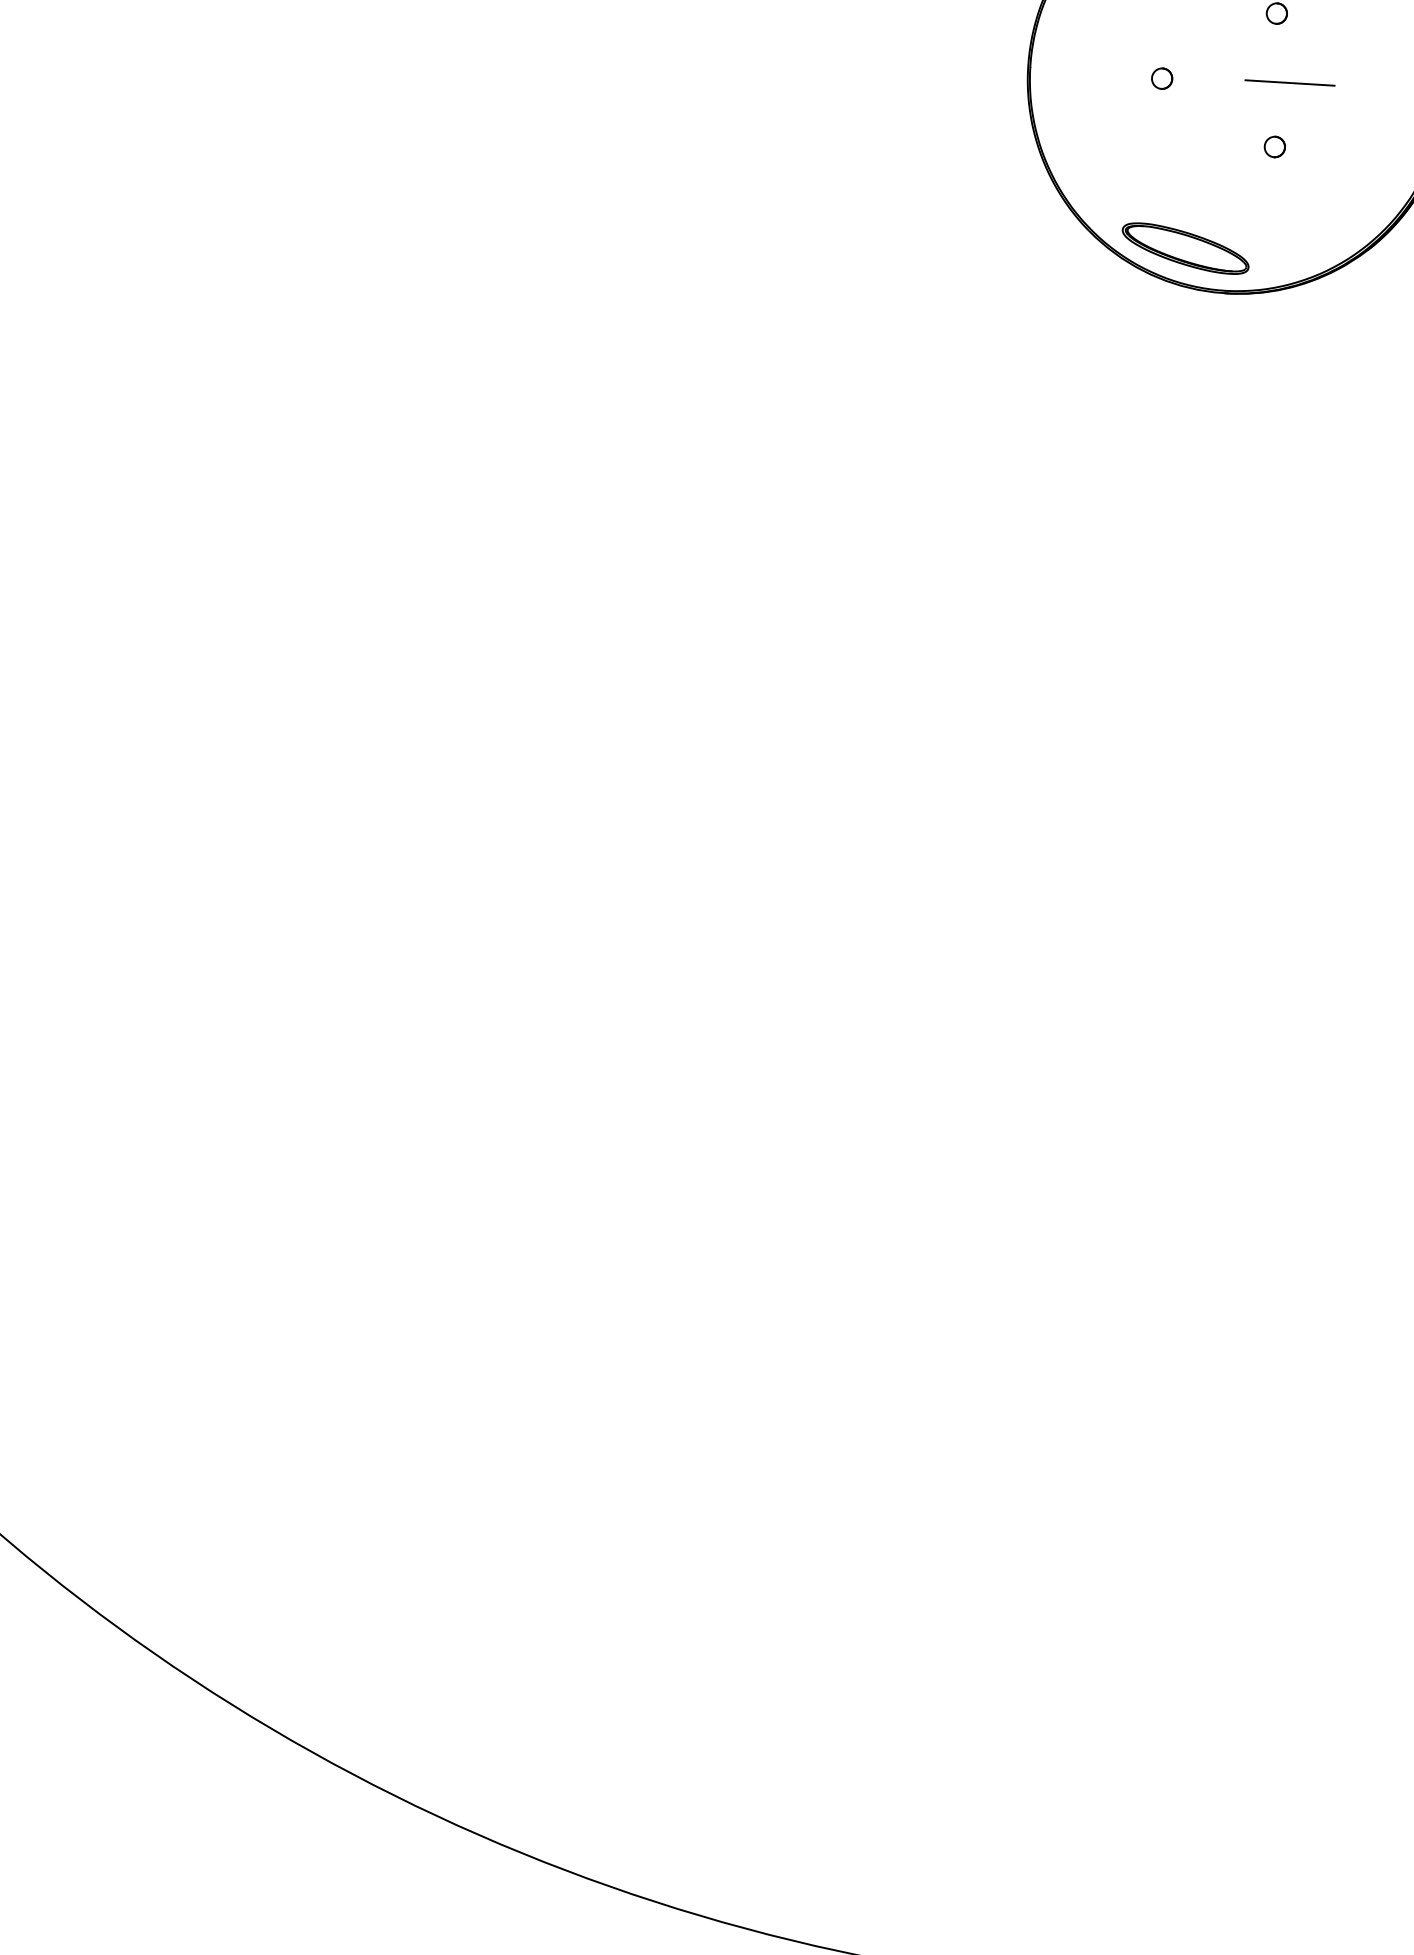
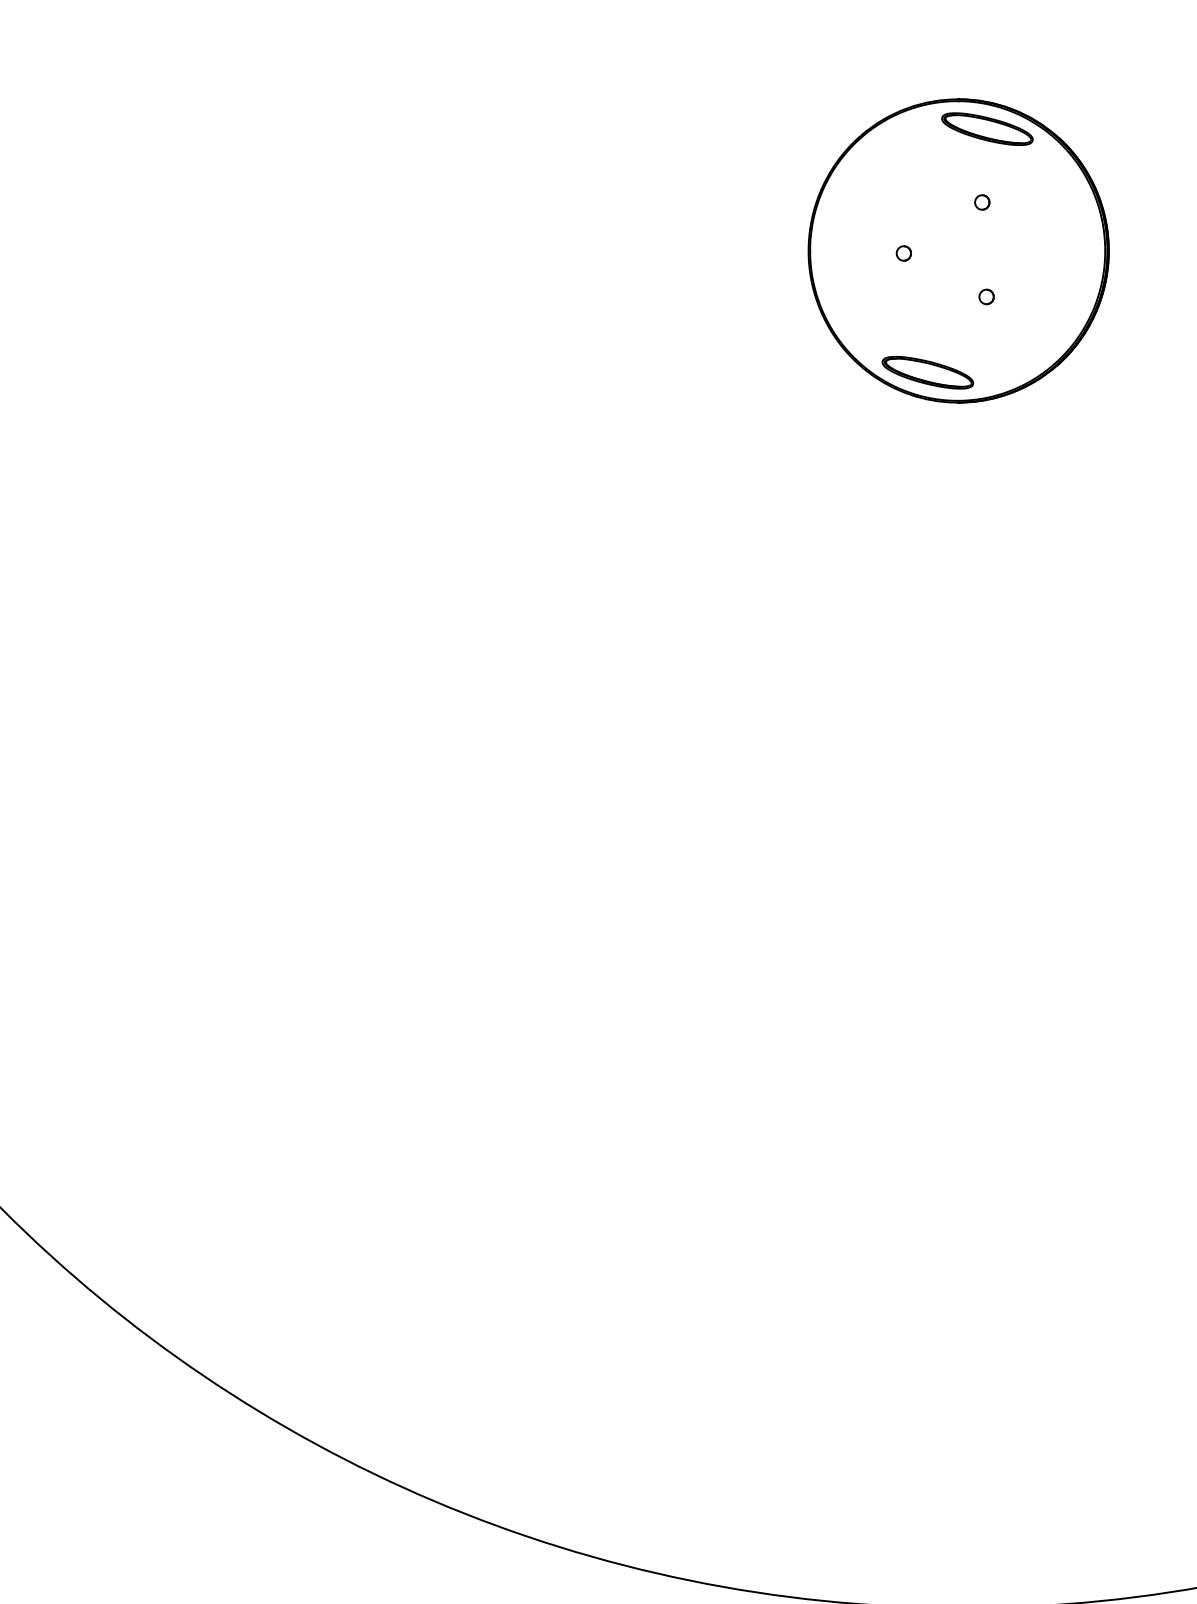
line: (1289, 83) -> (994, 251), removed

